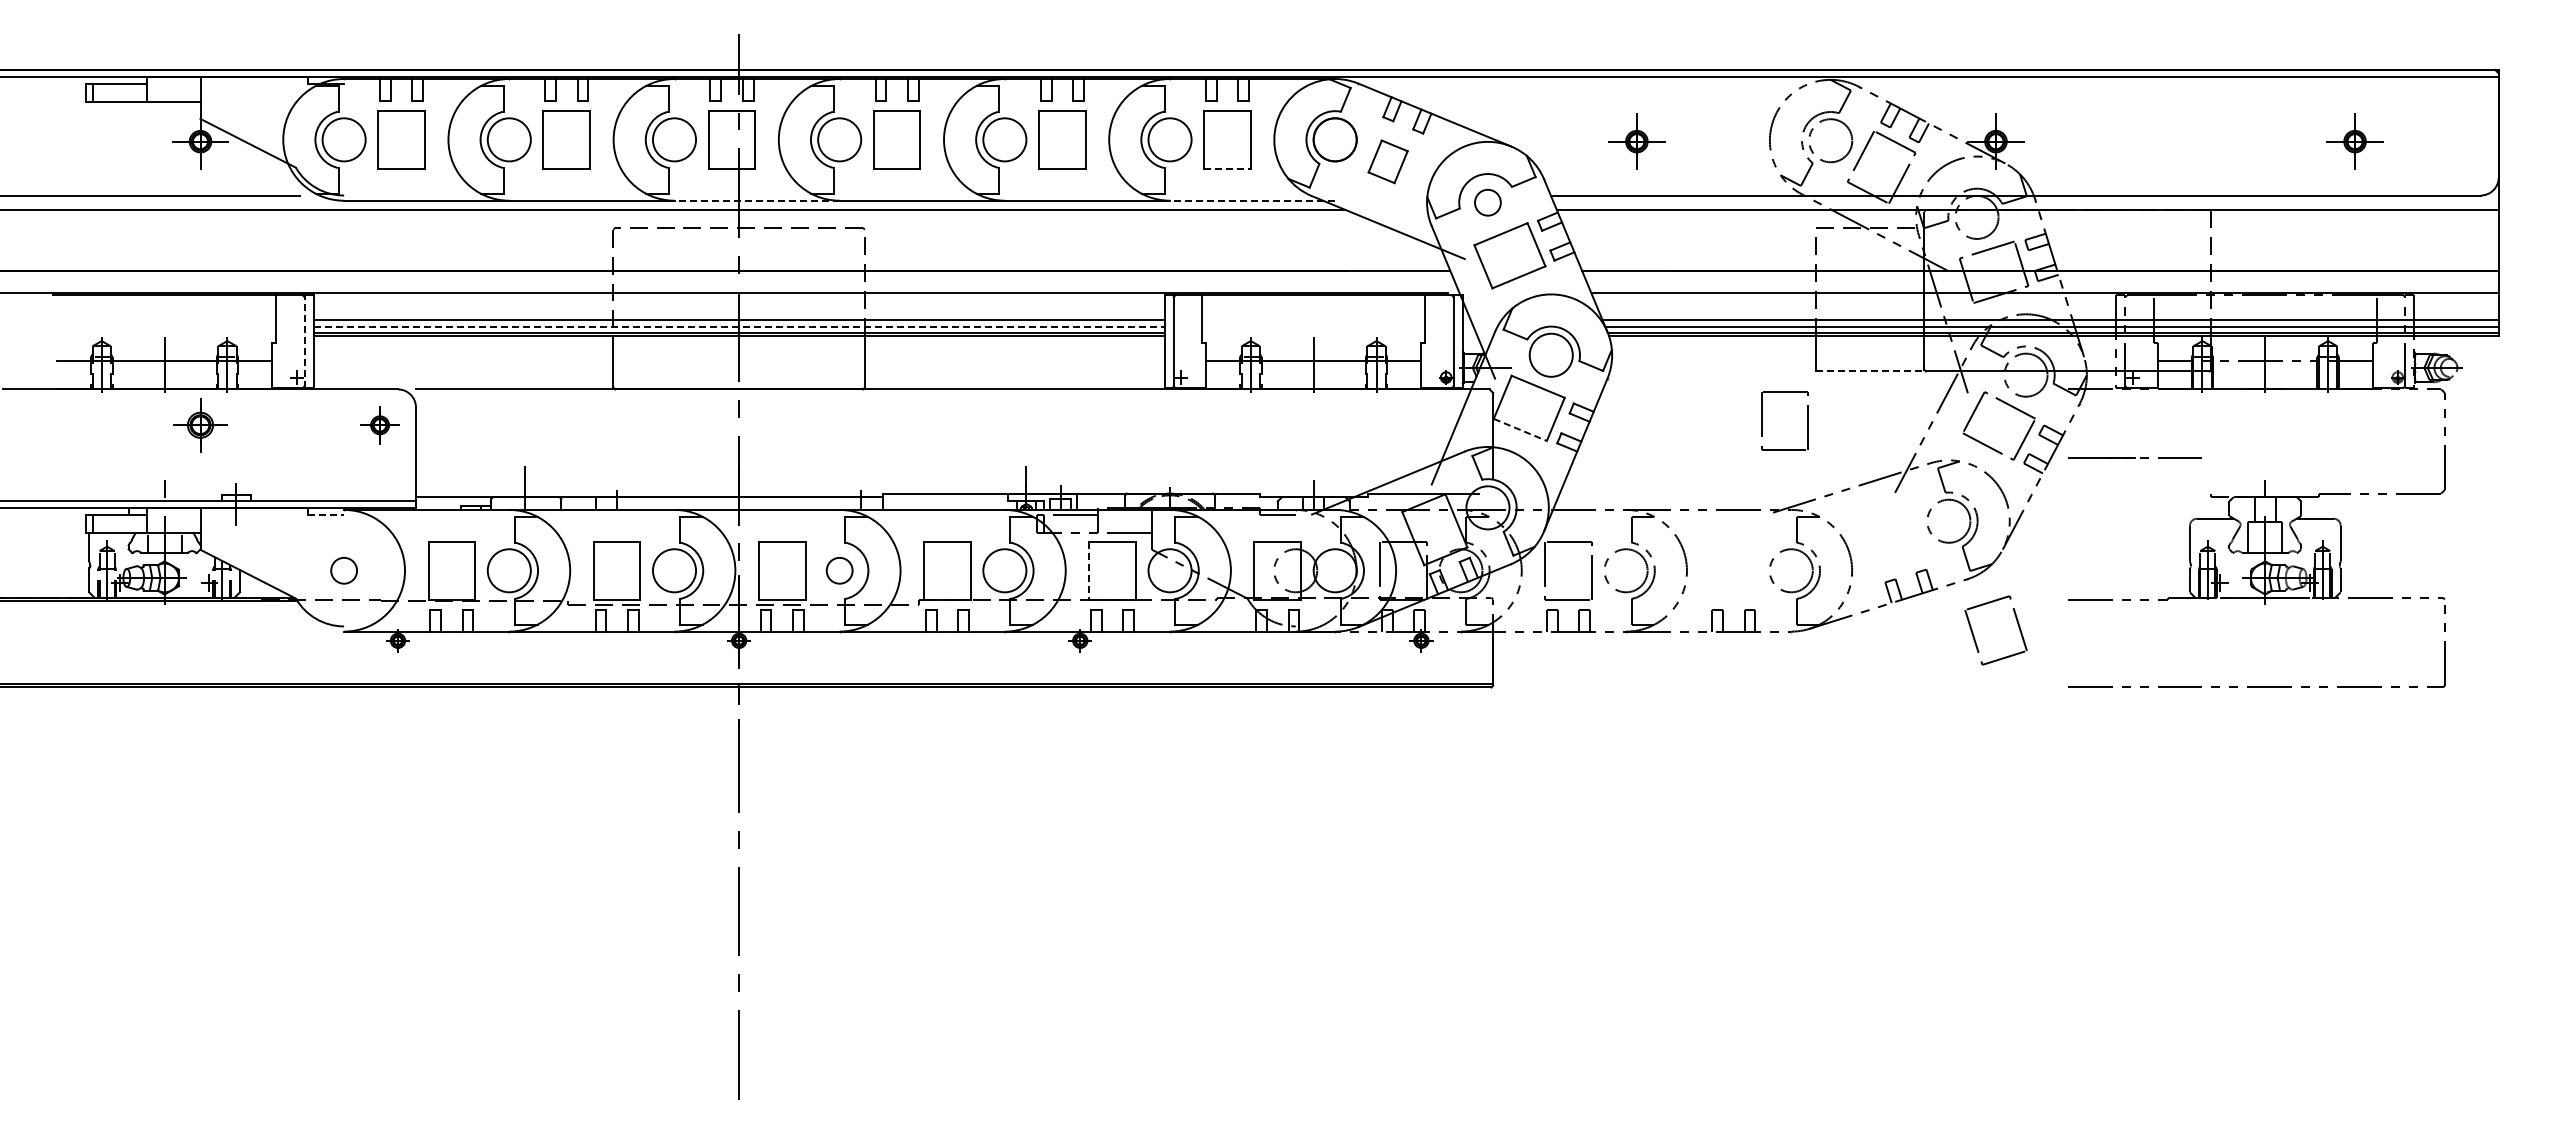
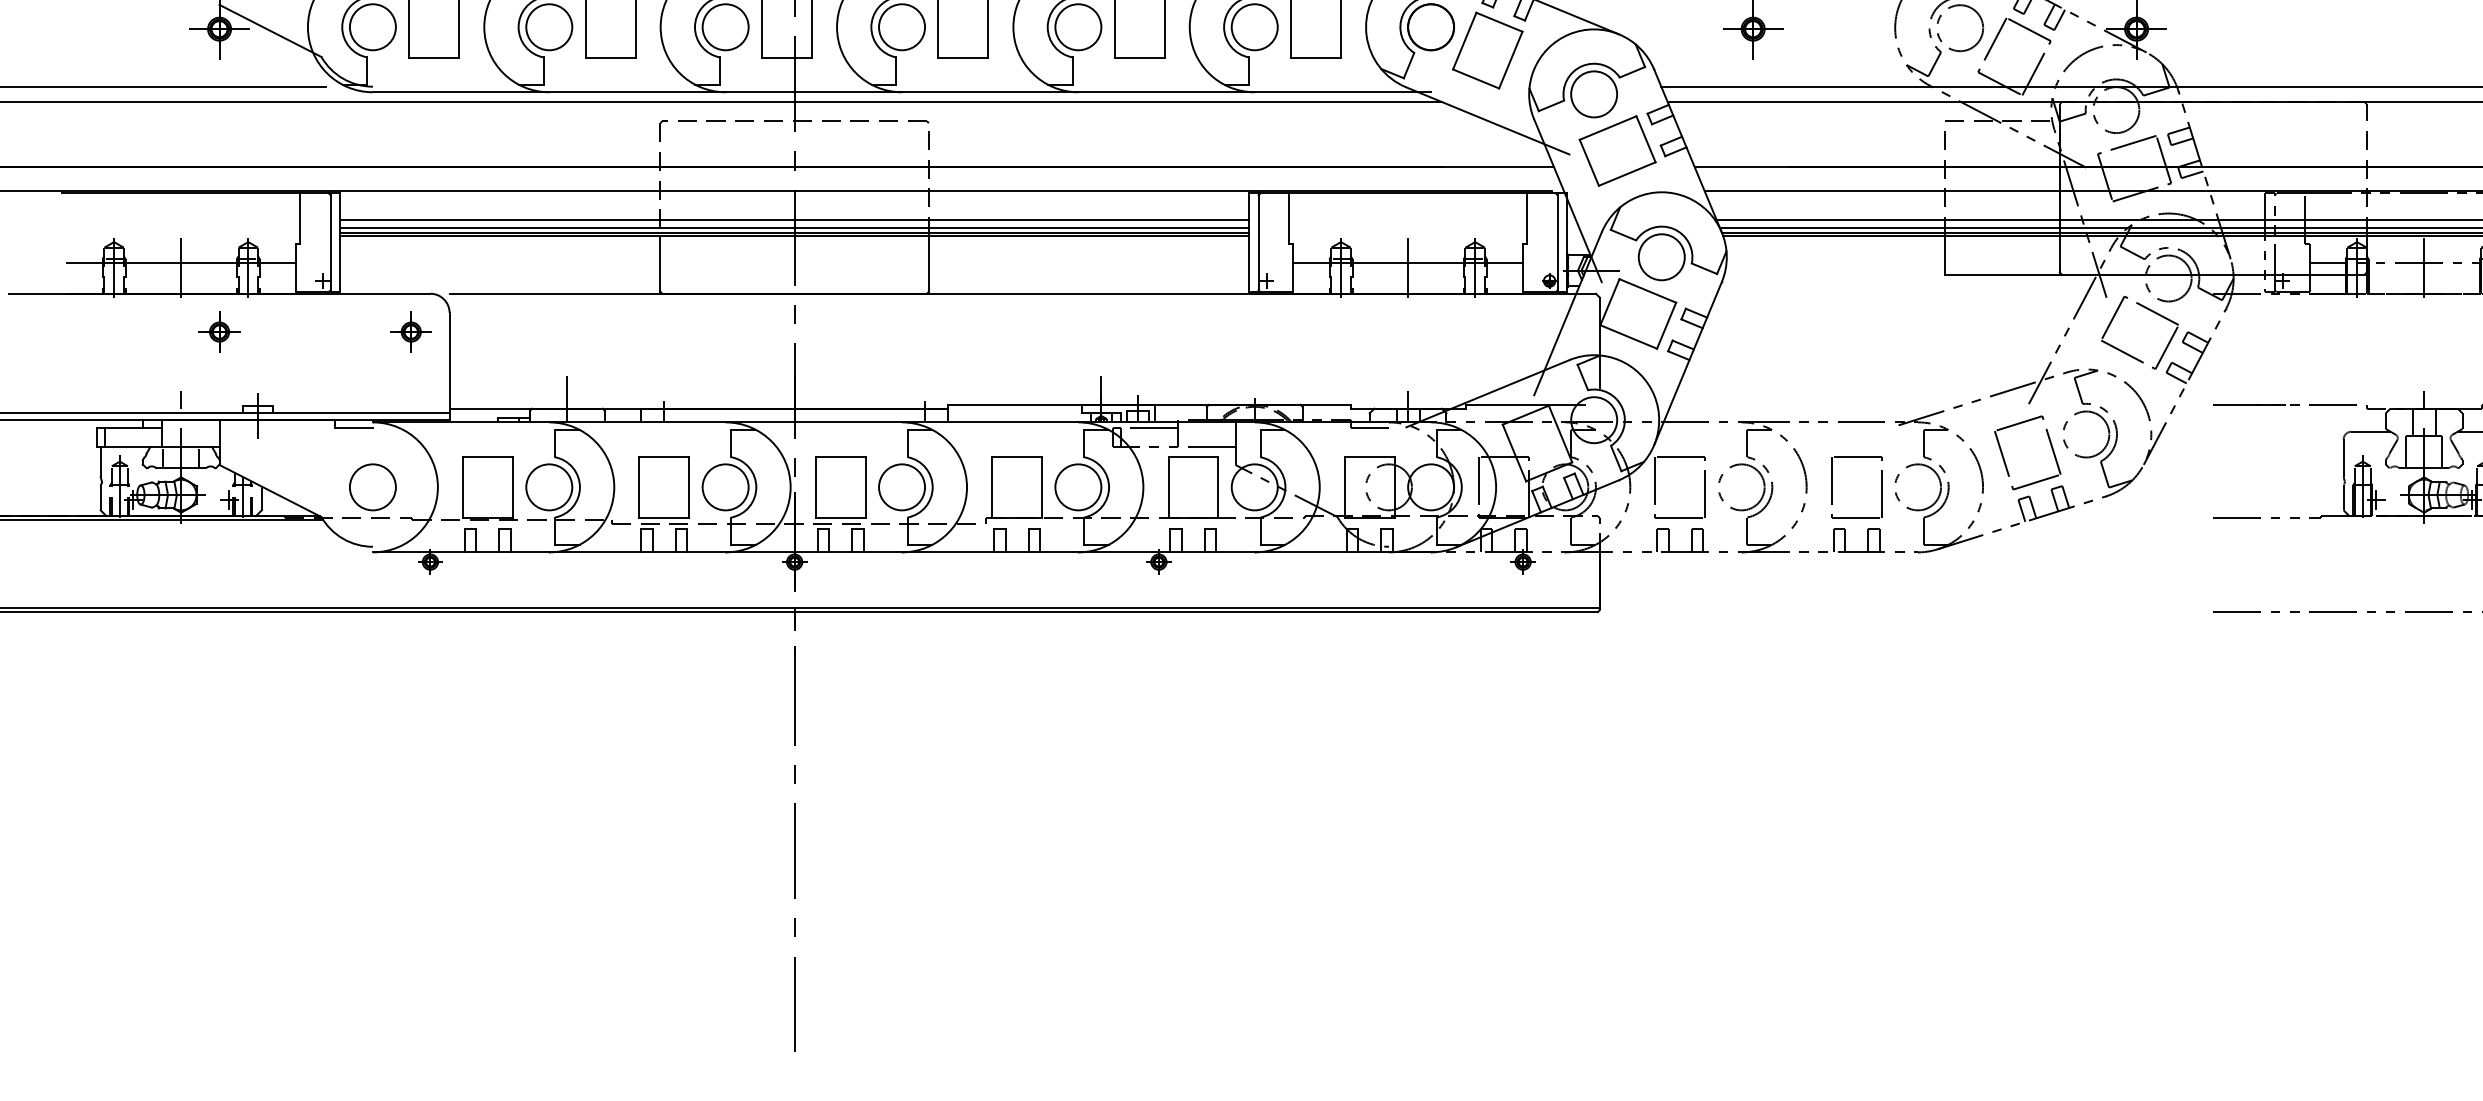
part: (1387, 161) -> (1486, 50), size x1.67
line: (1228, 168) -> (1317, 57), dashed -> solid
line: (757, 200) -> (814, 92), dashed -> solid
line: (1252, 200) -> (1342, 92), dashed -> solid
circle: (1487, 202) -> (1593, 94), size x1.67
line: (739, 327) -> (795, 227), dashed -> solid
line: (304, 341) -> (330, 242), dashed -> solid
line: (1870, 371) -> (2002, 274), dashed -> solid
part: (1762, 420) -> (1832, 487), moved
part: (200, 425) -> (219, 332), size x0.71
line: (1520, 429) -> (1628, 336), dashed -> solid
line: (2134, 457) -> (2284, 404), moved
line: (326, 515) -> (354, 428), dashed -> solid
circle: (343, 570) -> (372, 487), size x1.67
circle: (839, 570) -> (901, 487), size x1.67
line: (1089, 570) -> (1168, 487), dashed -> solid
part: (1975, 638) -> (2005, 461), moved

